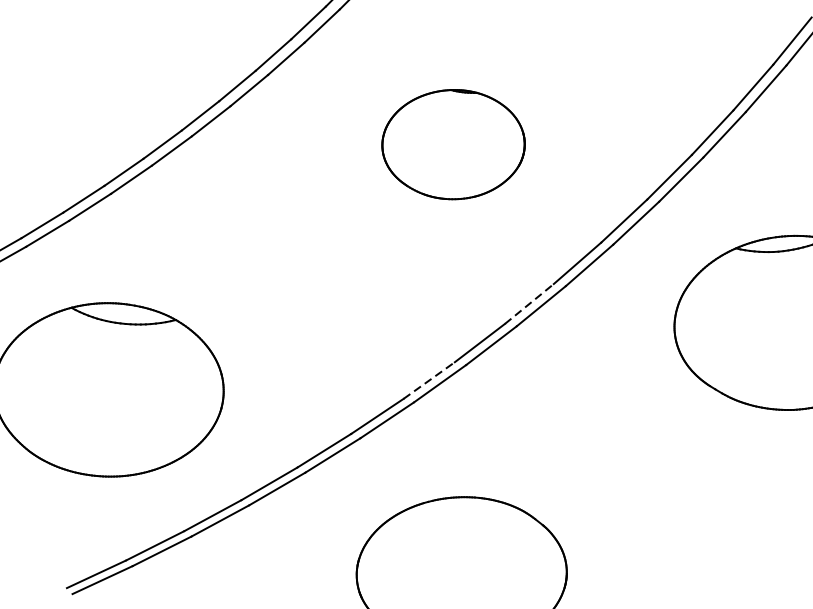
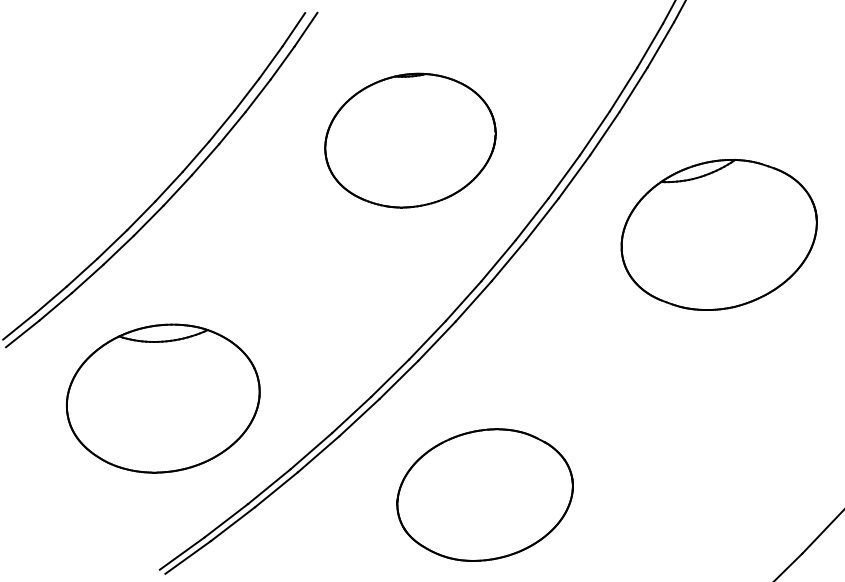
part: (453, 144) -> (410, 140), size x1.43
line: (529, 303) -> (498, 260), dashed -> solid
line: (429, 380) -> (427, 340), dashed -> solid

